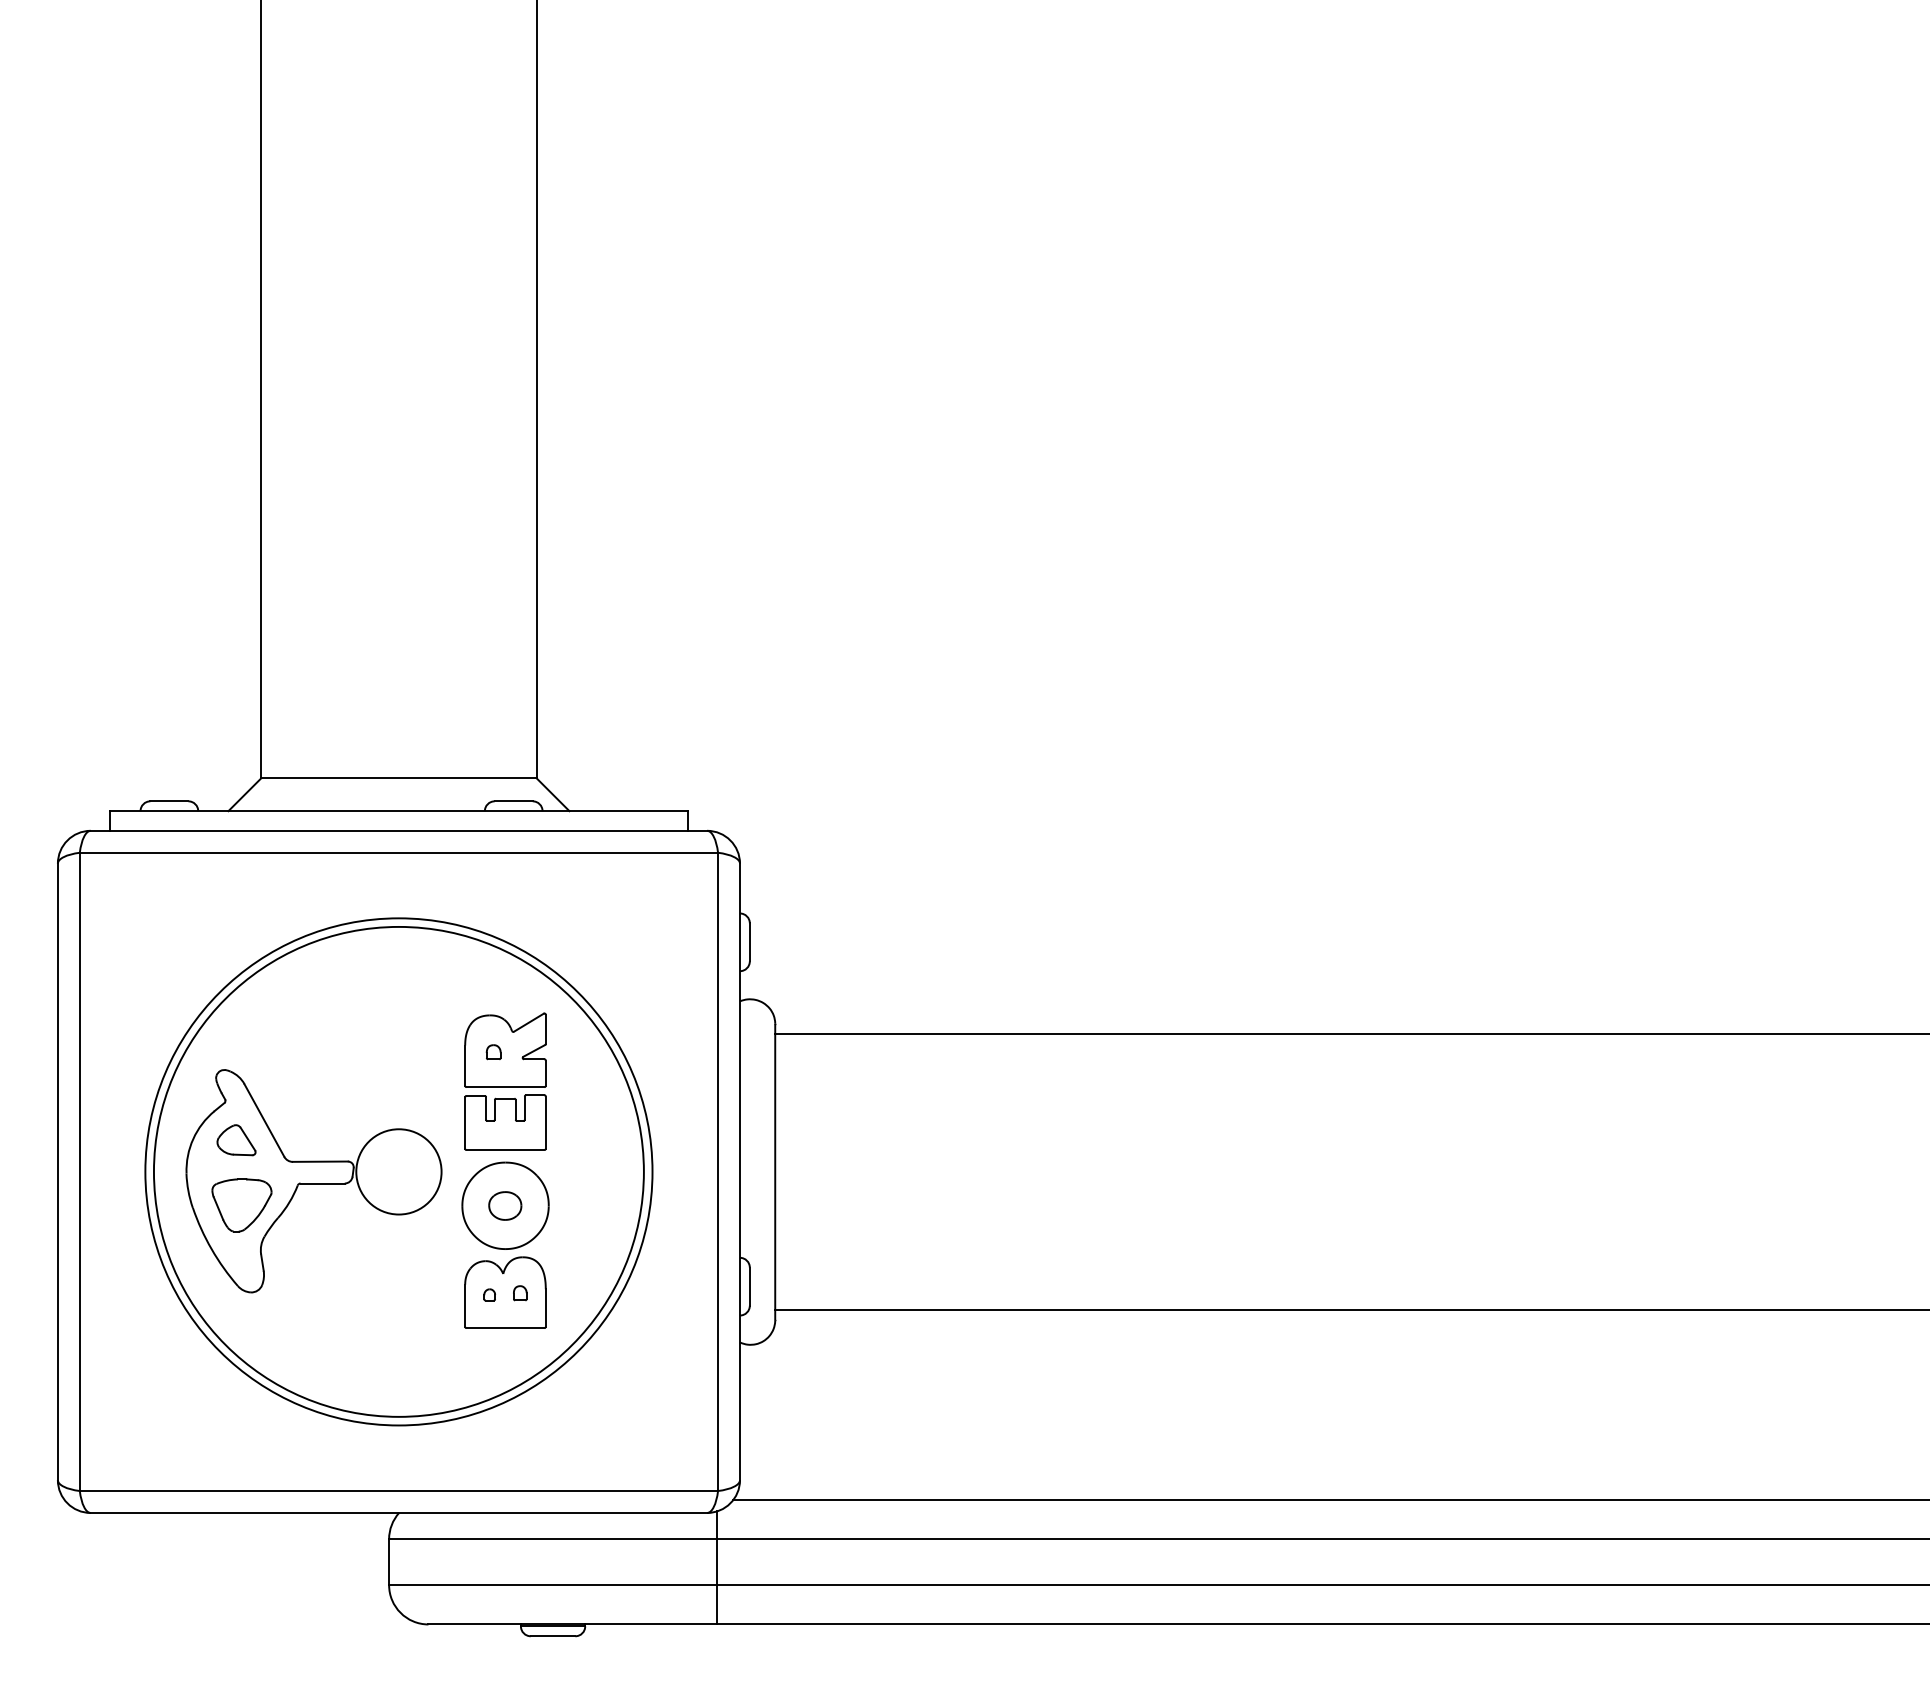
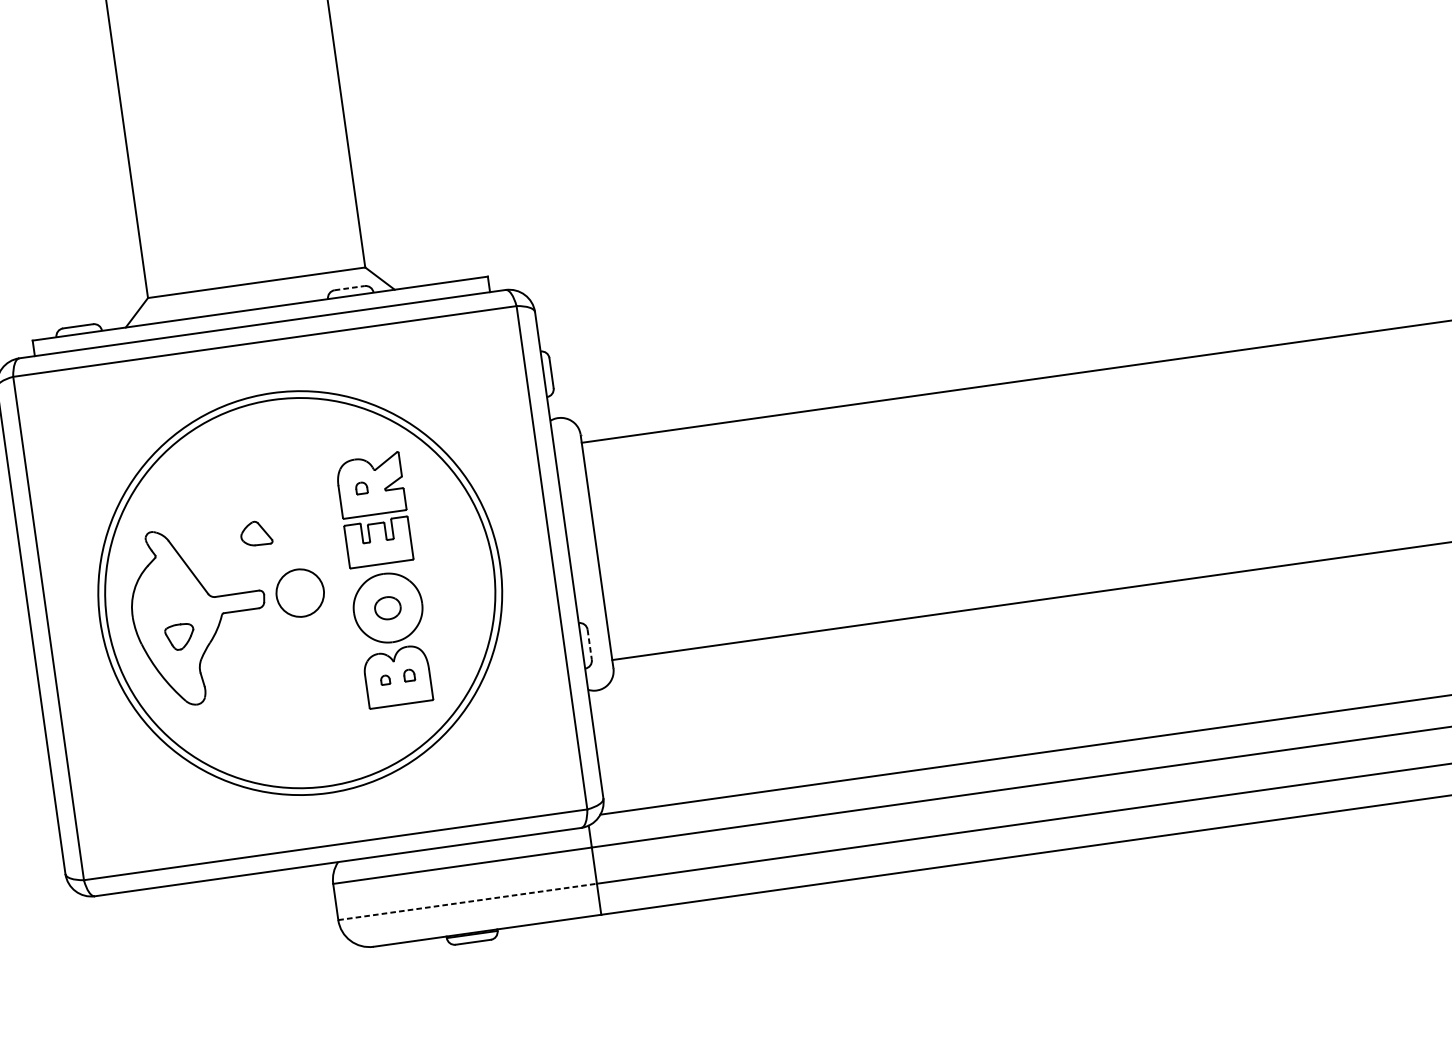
line: (514, 801) -> (350, 288), solid -> dashed
part: (236, 1140) -> (256, 533), moved
circle: (398, 1171) -> (299, 592), size x0.7
part: (241, 1205) -> (179, 637), size x0.6
line: (749, 1287) -> (589, 645), solid -> dashed
line: (553, 1585) -> (467, 902), solid -> dashed

